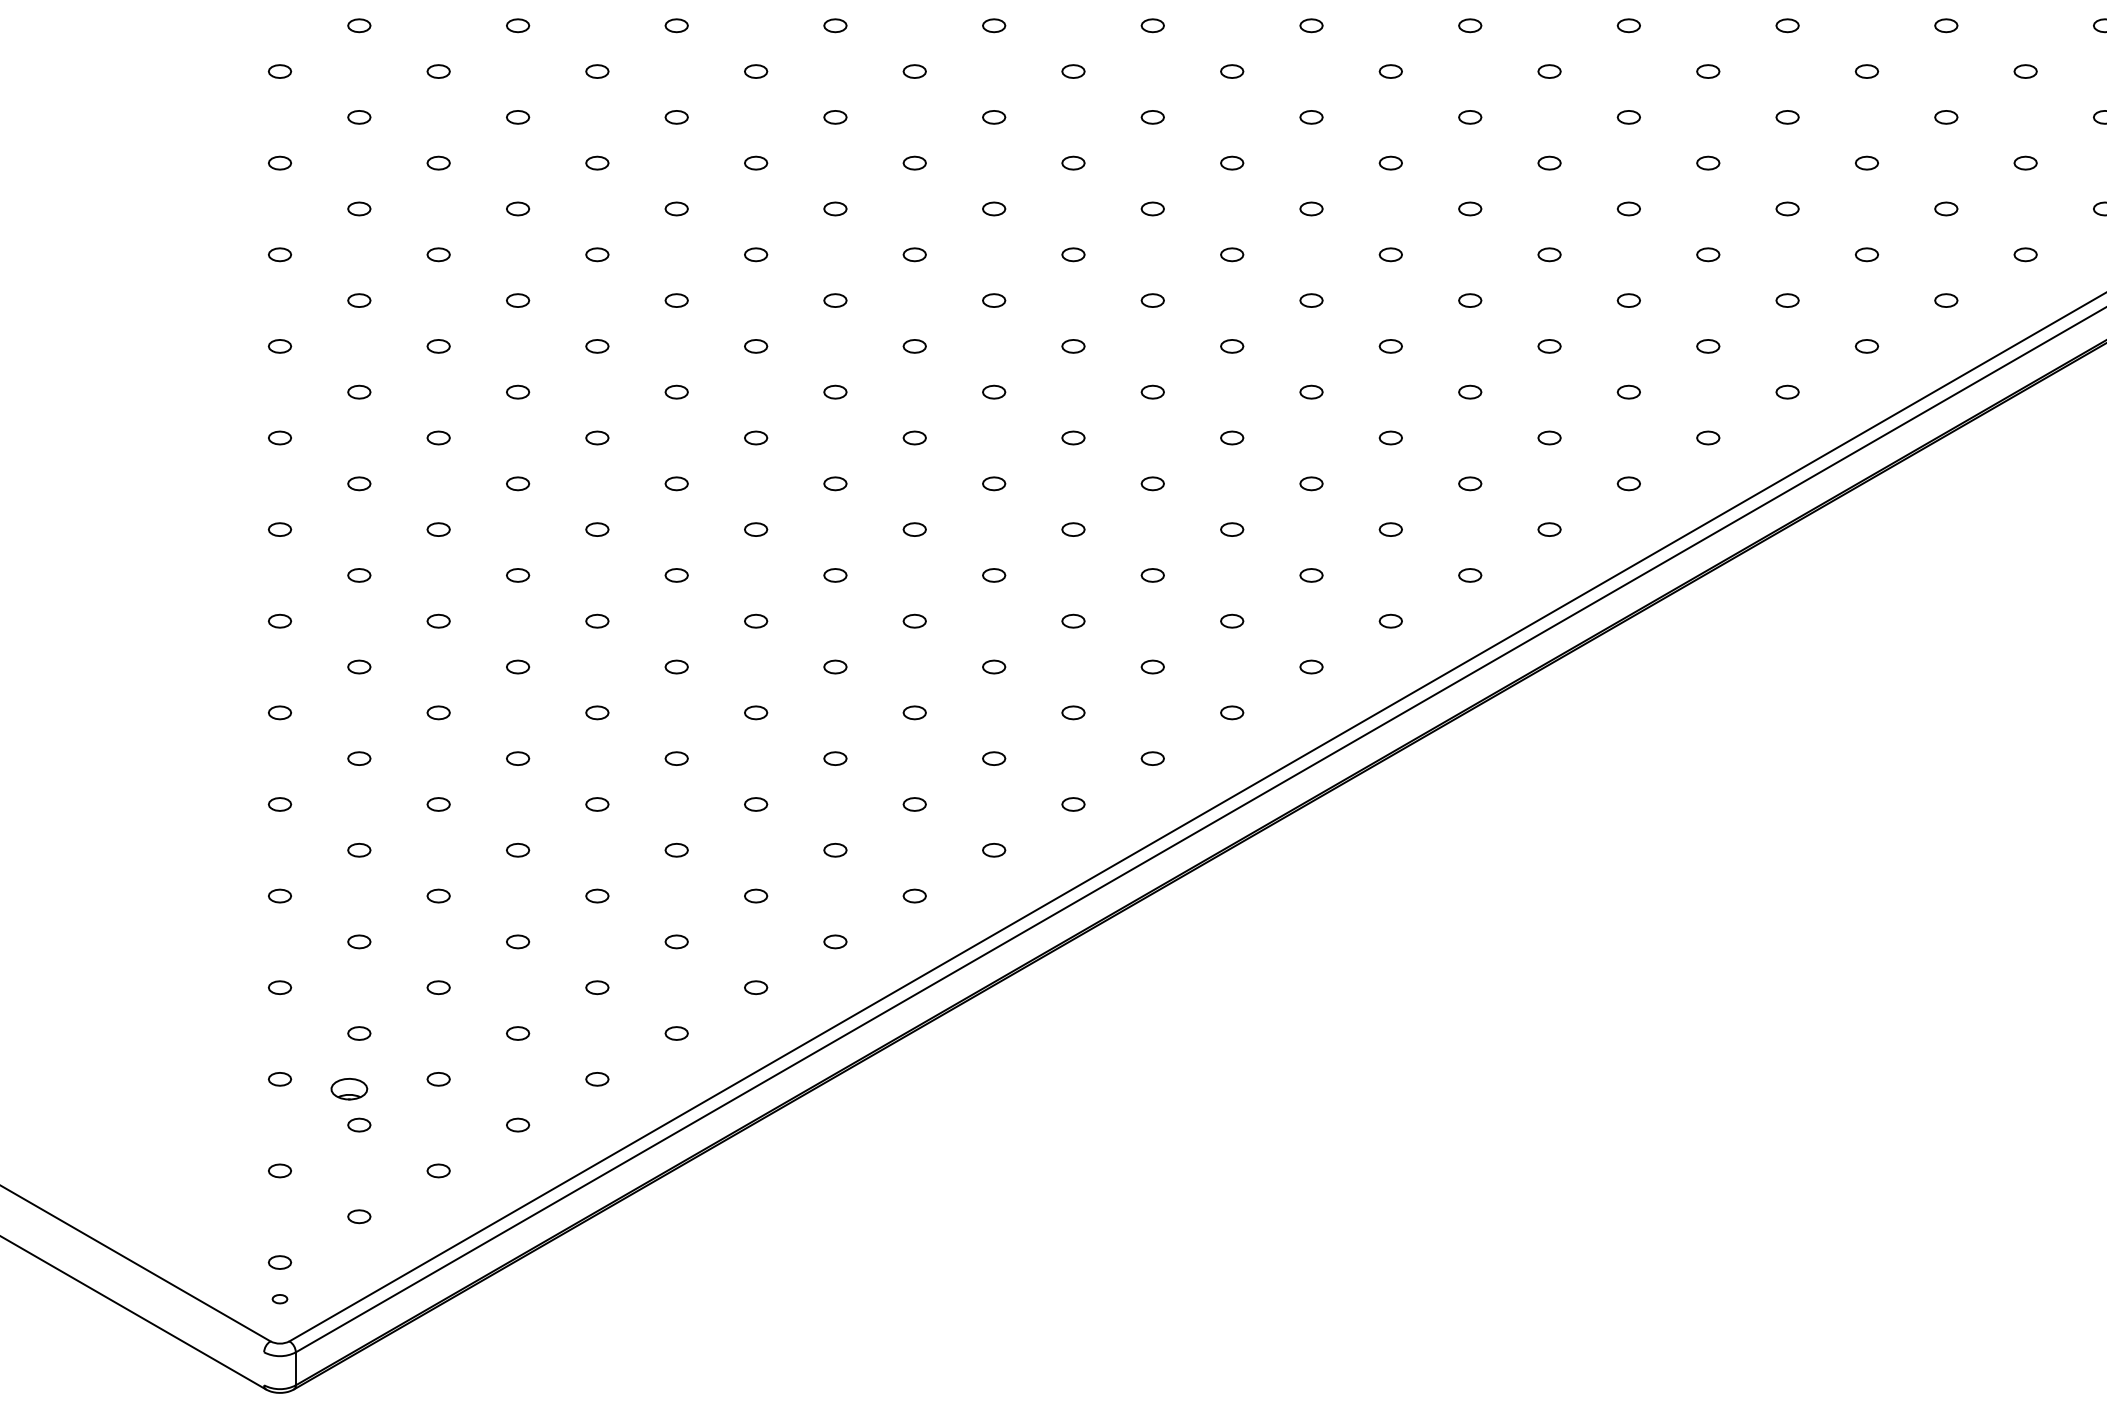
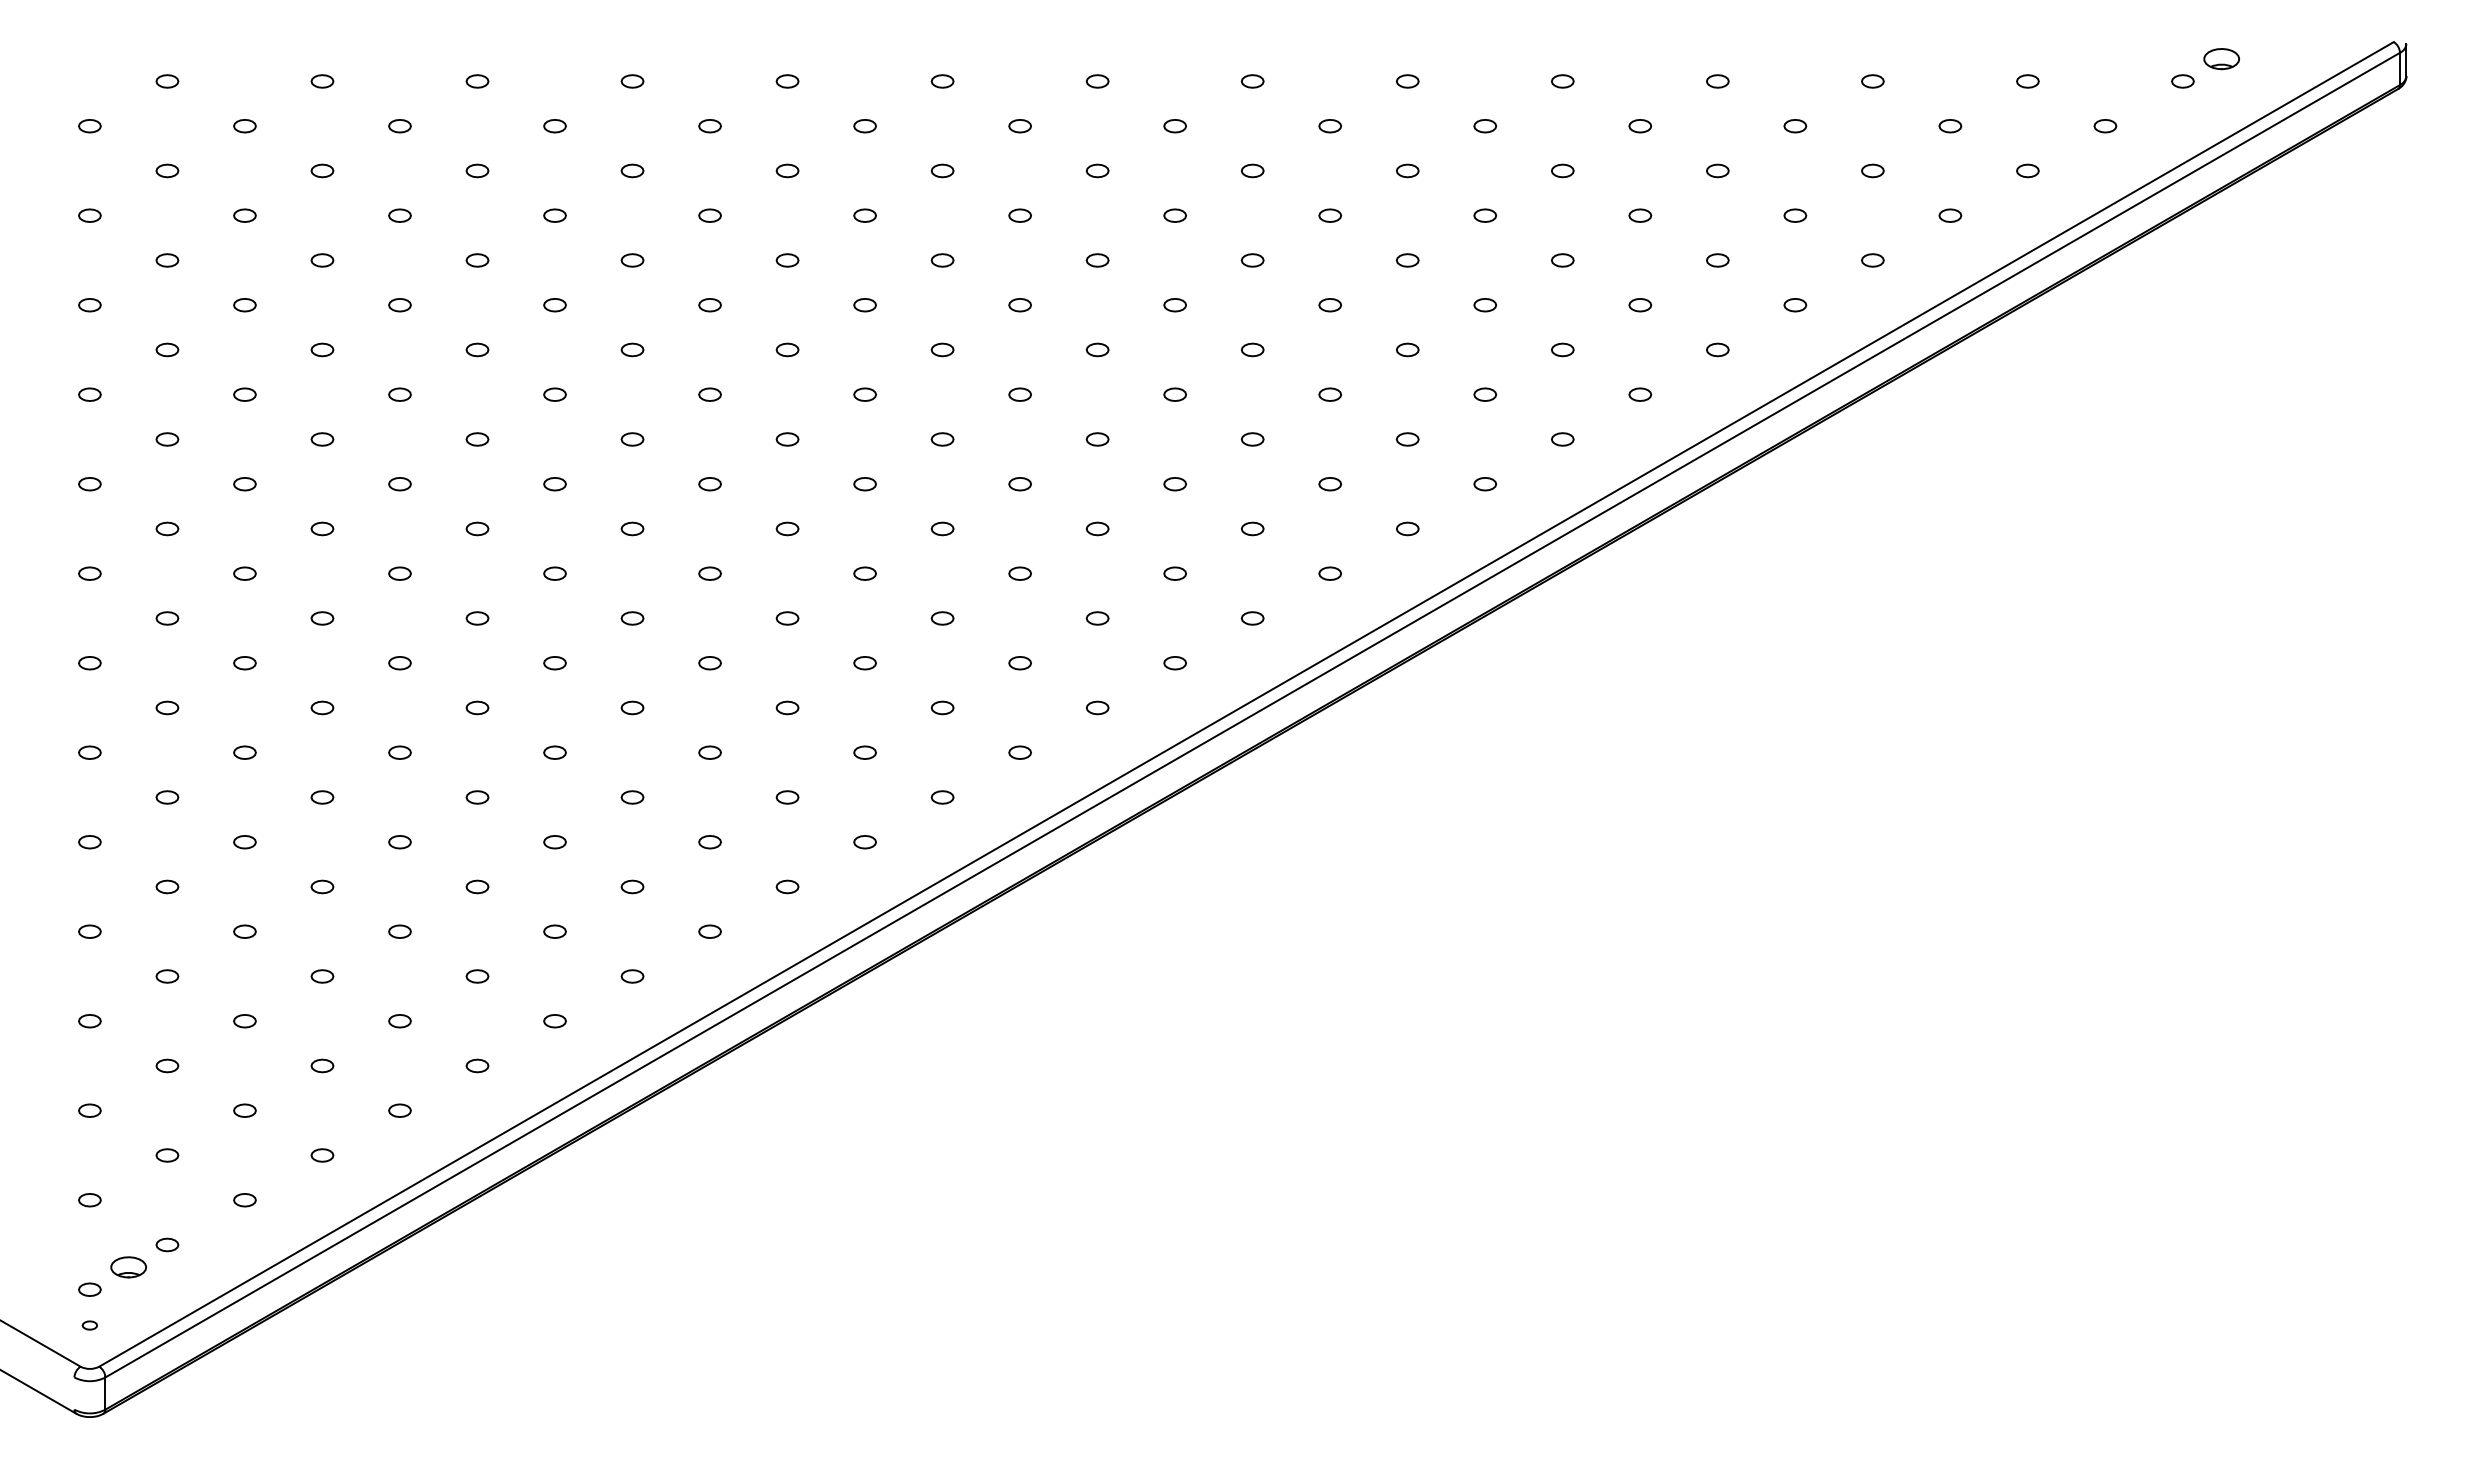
part: (349, 1089) -> (128, 1267), moved

